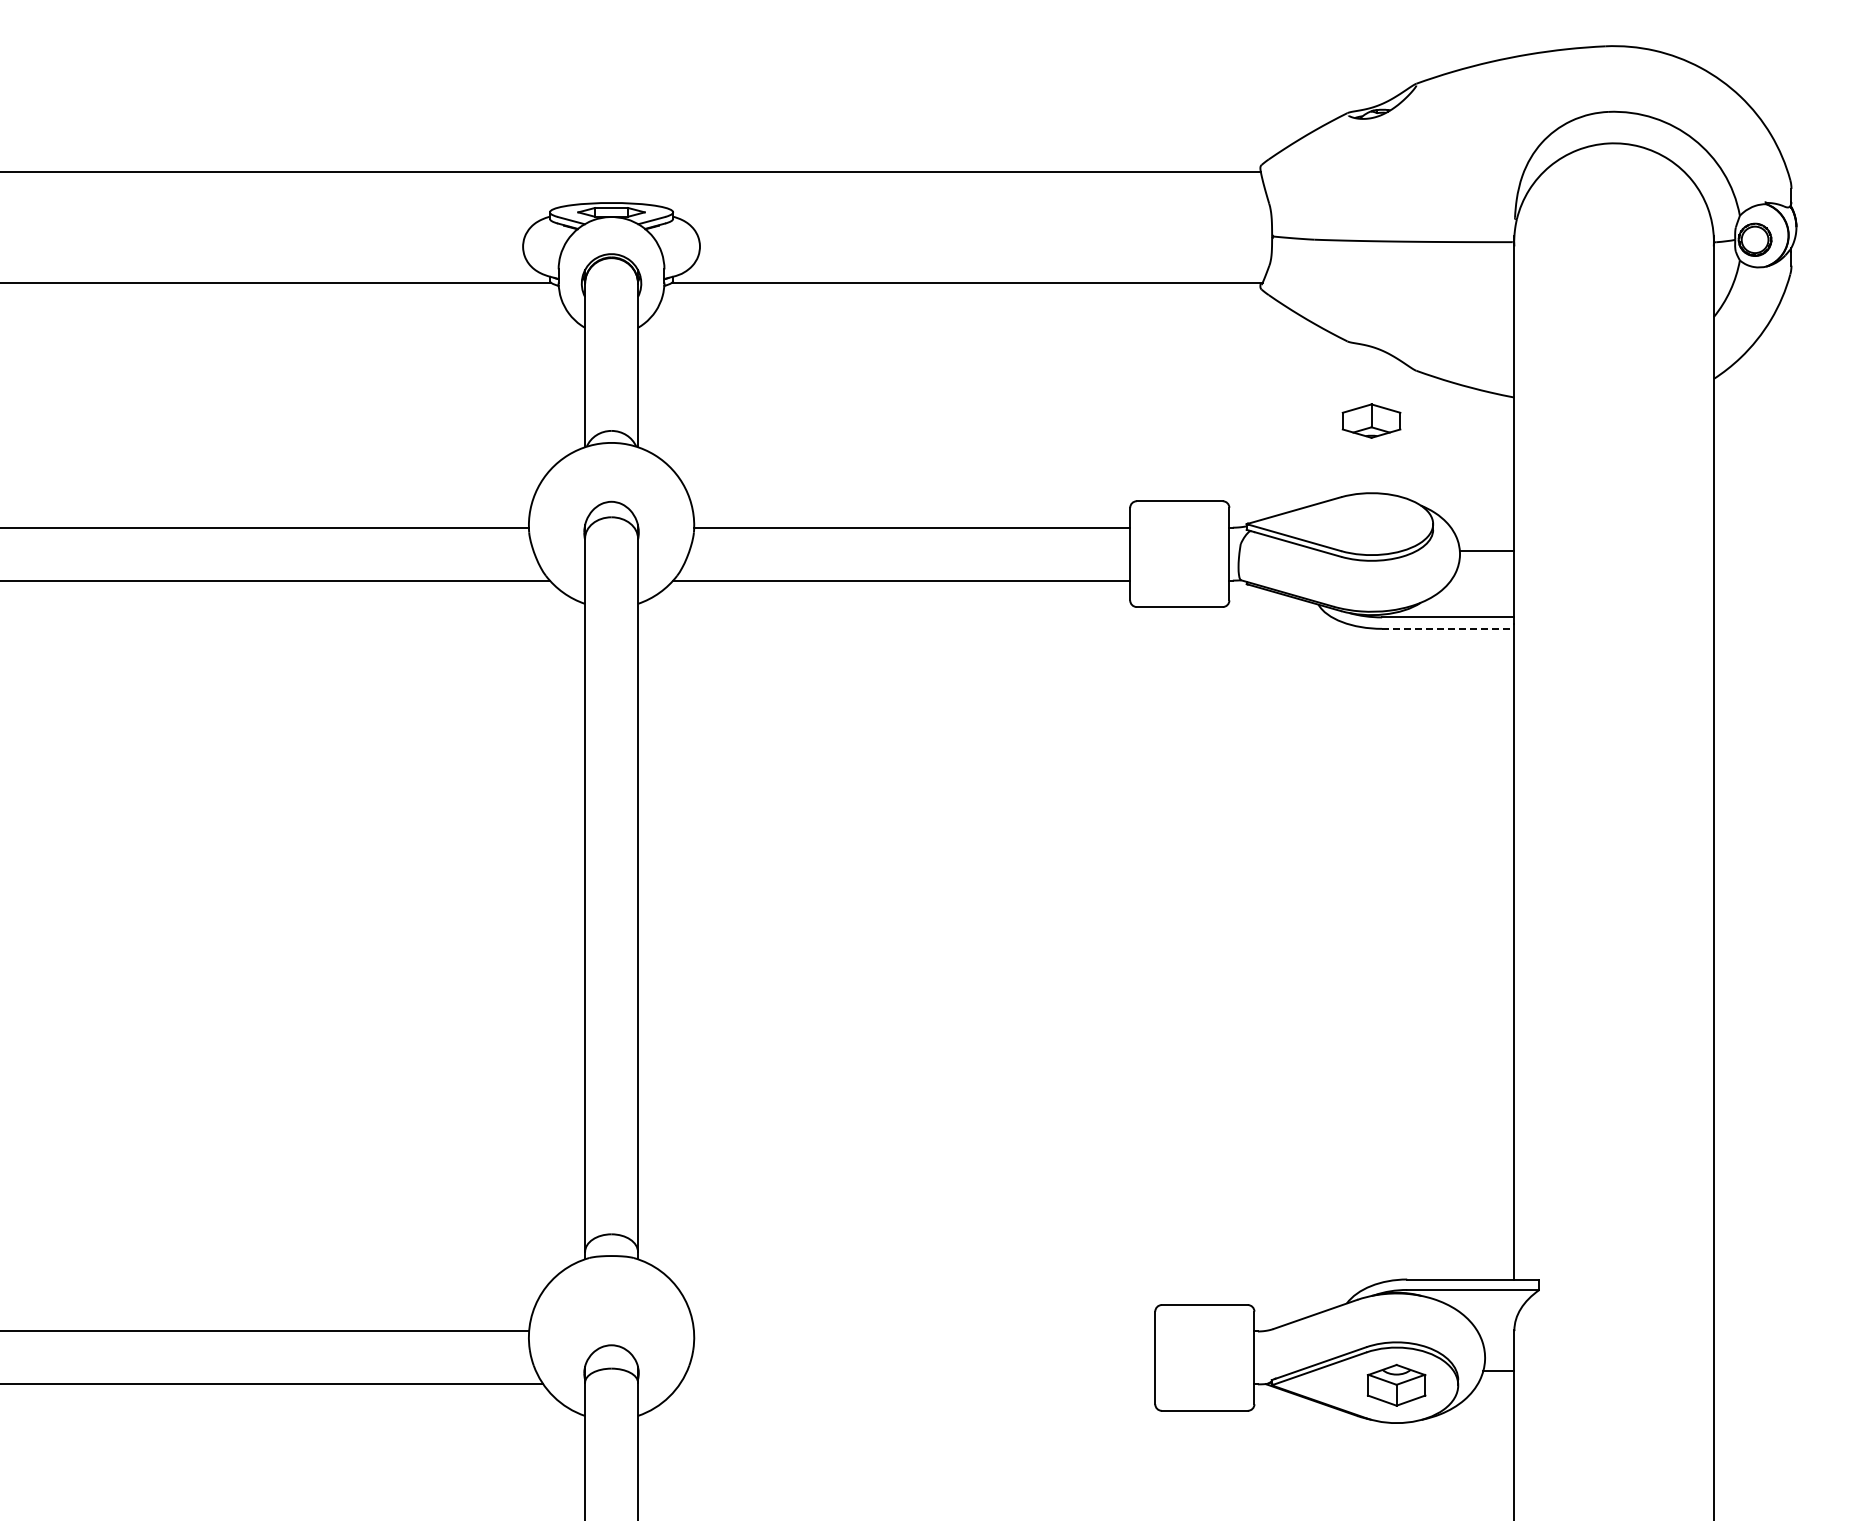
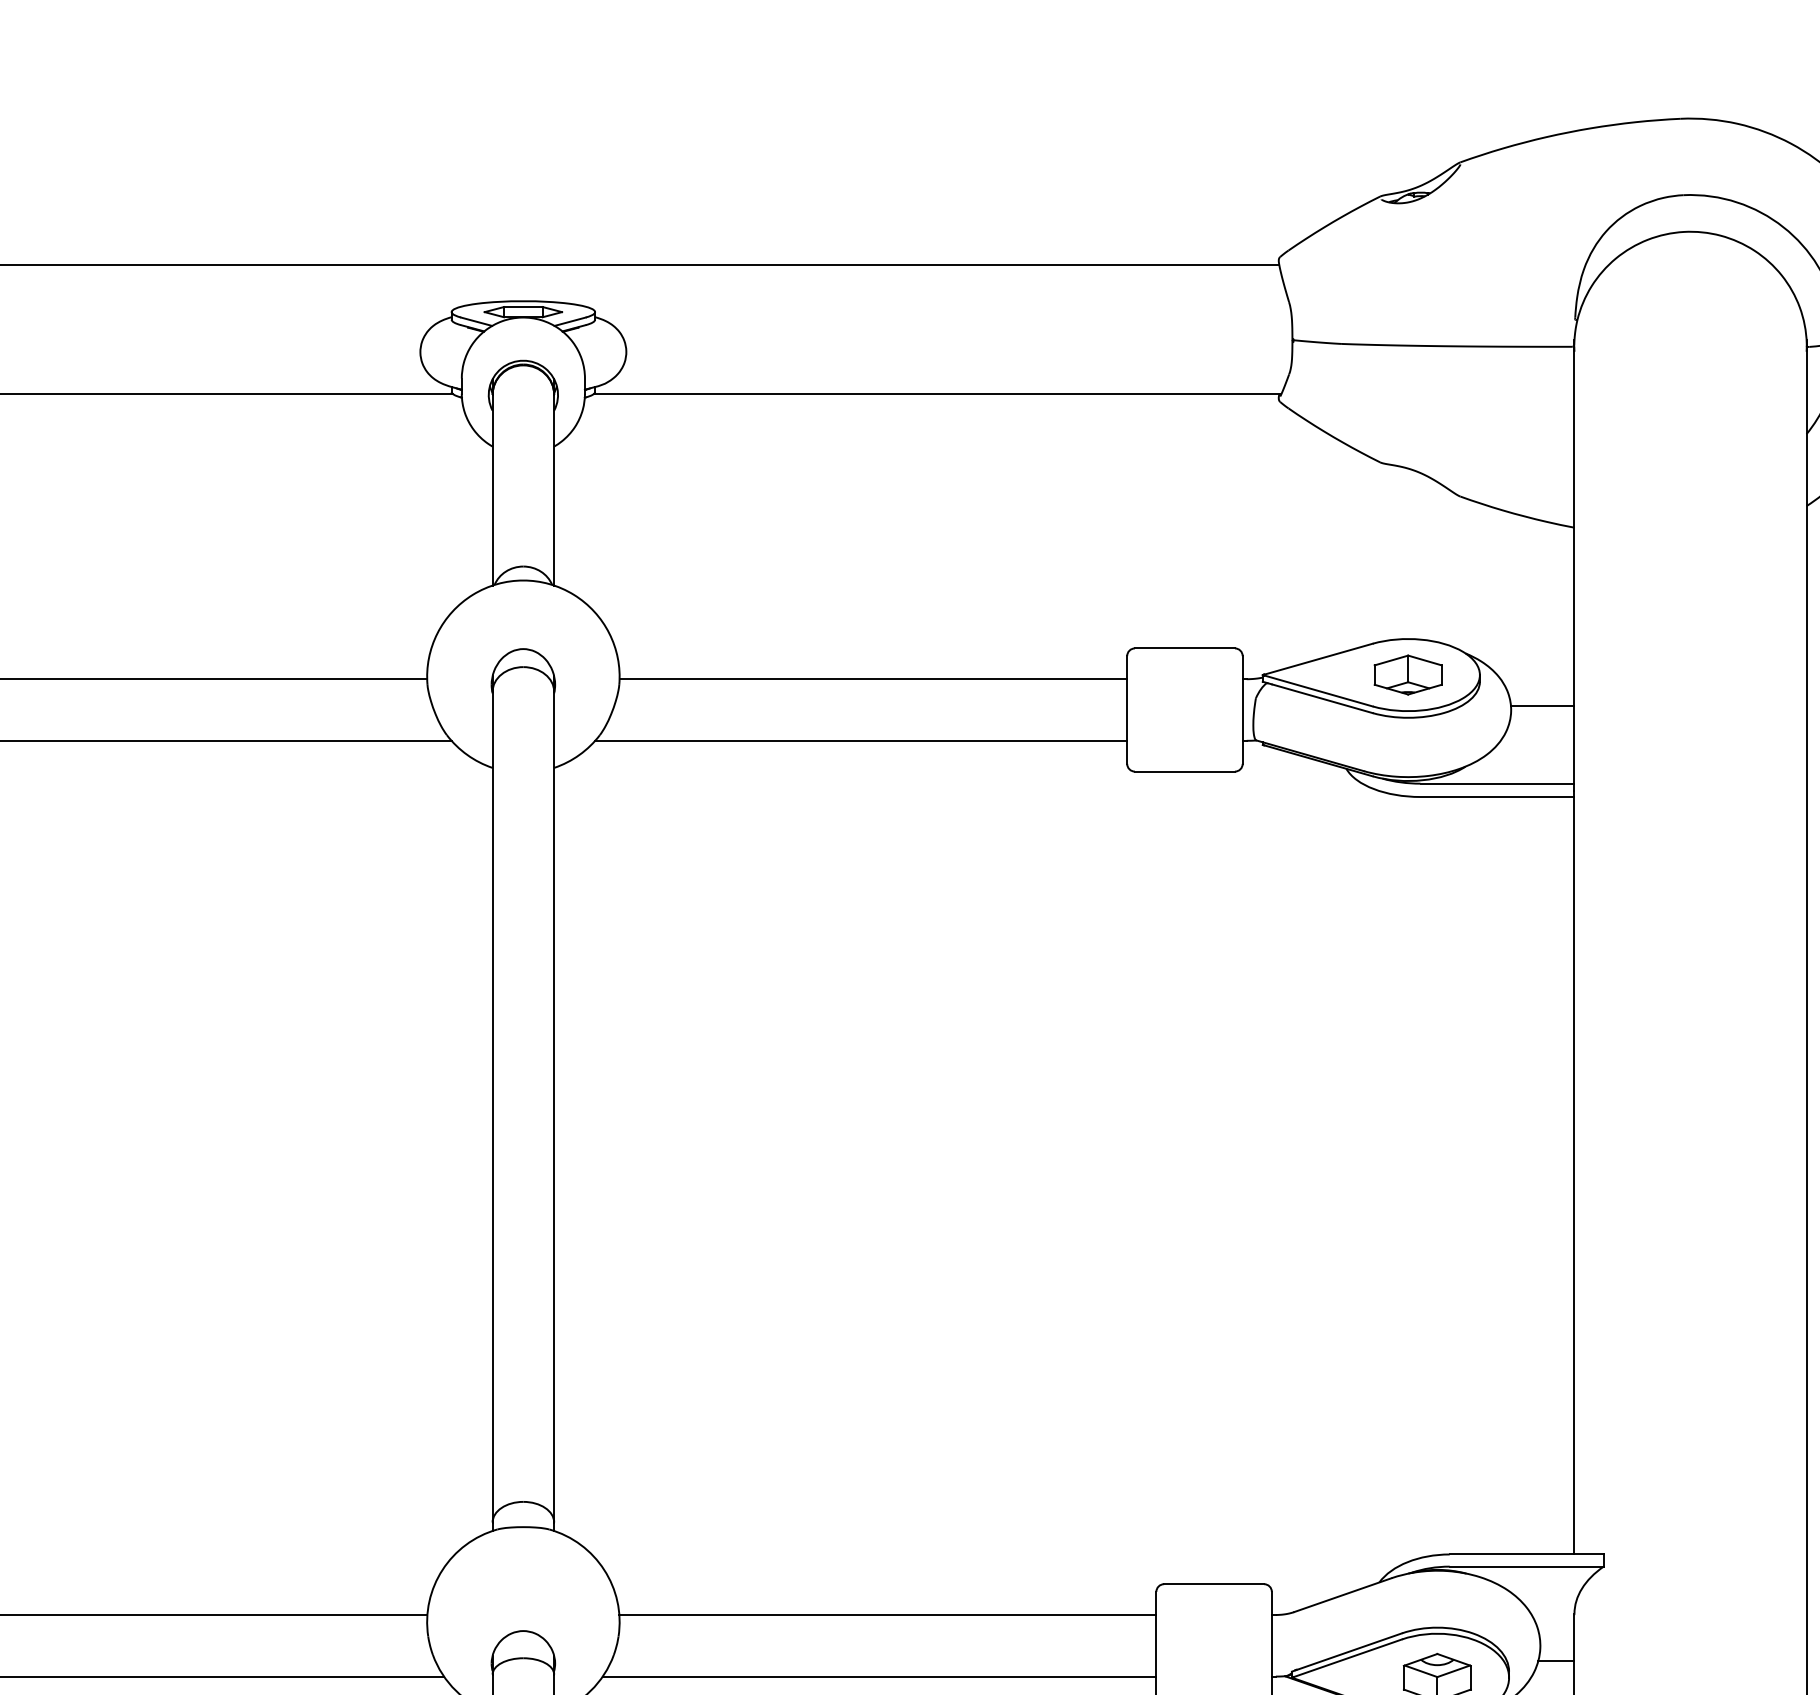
part: (1371, 420) -> (1408, 674), moved
line: (1448, 628) -> (1497, 796), dashed -> solid
line: (924, 1331) -> (887, 1615), added
line: (917, 1384) -> (879, 1676), added

